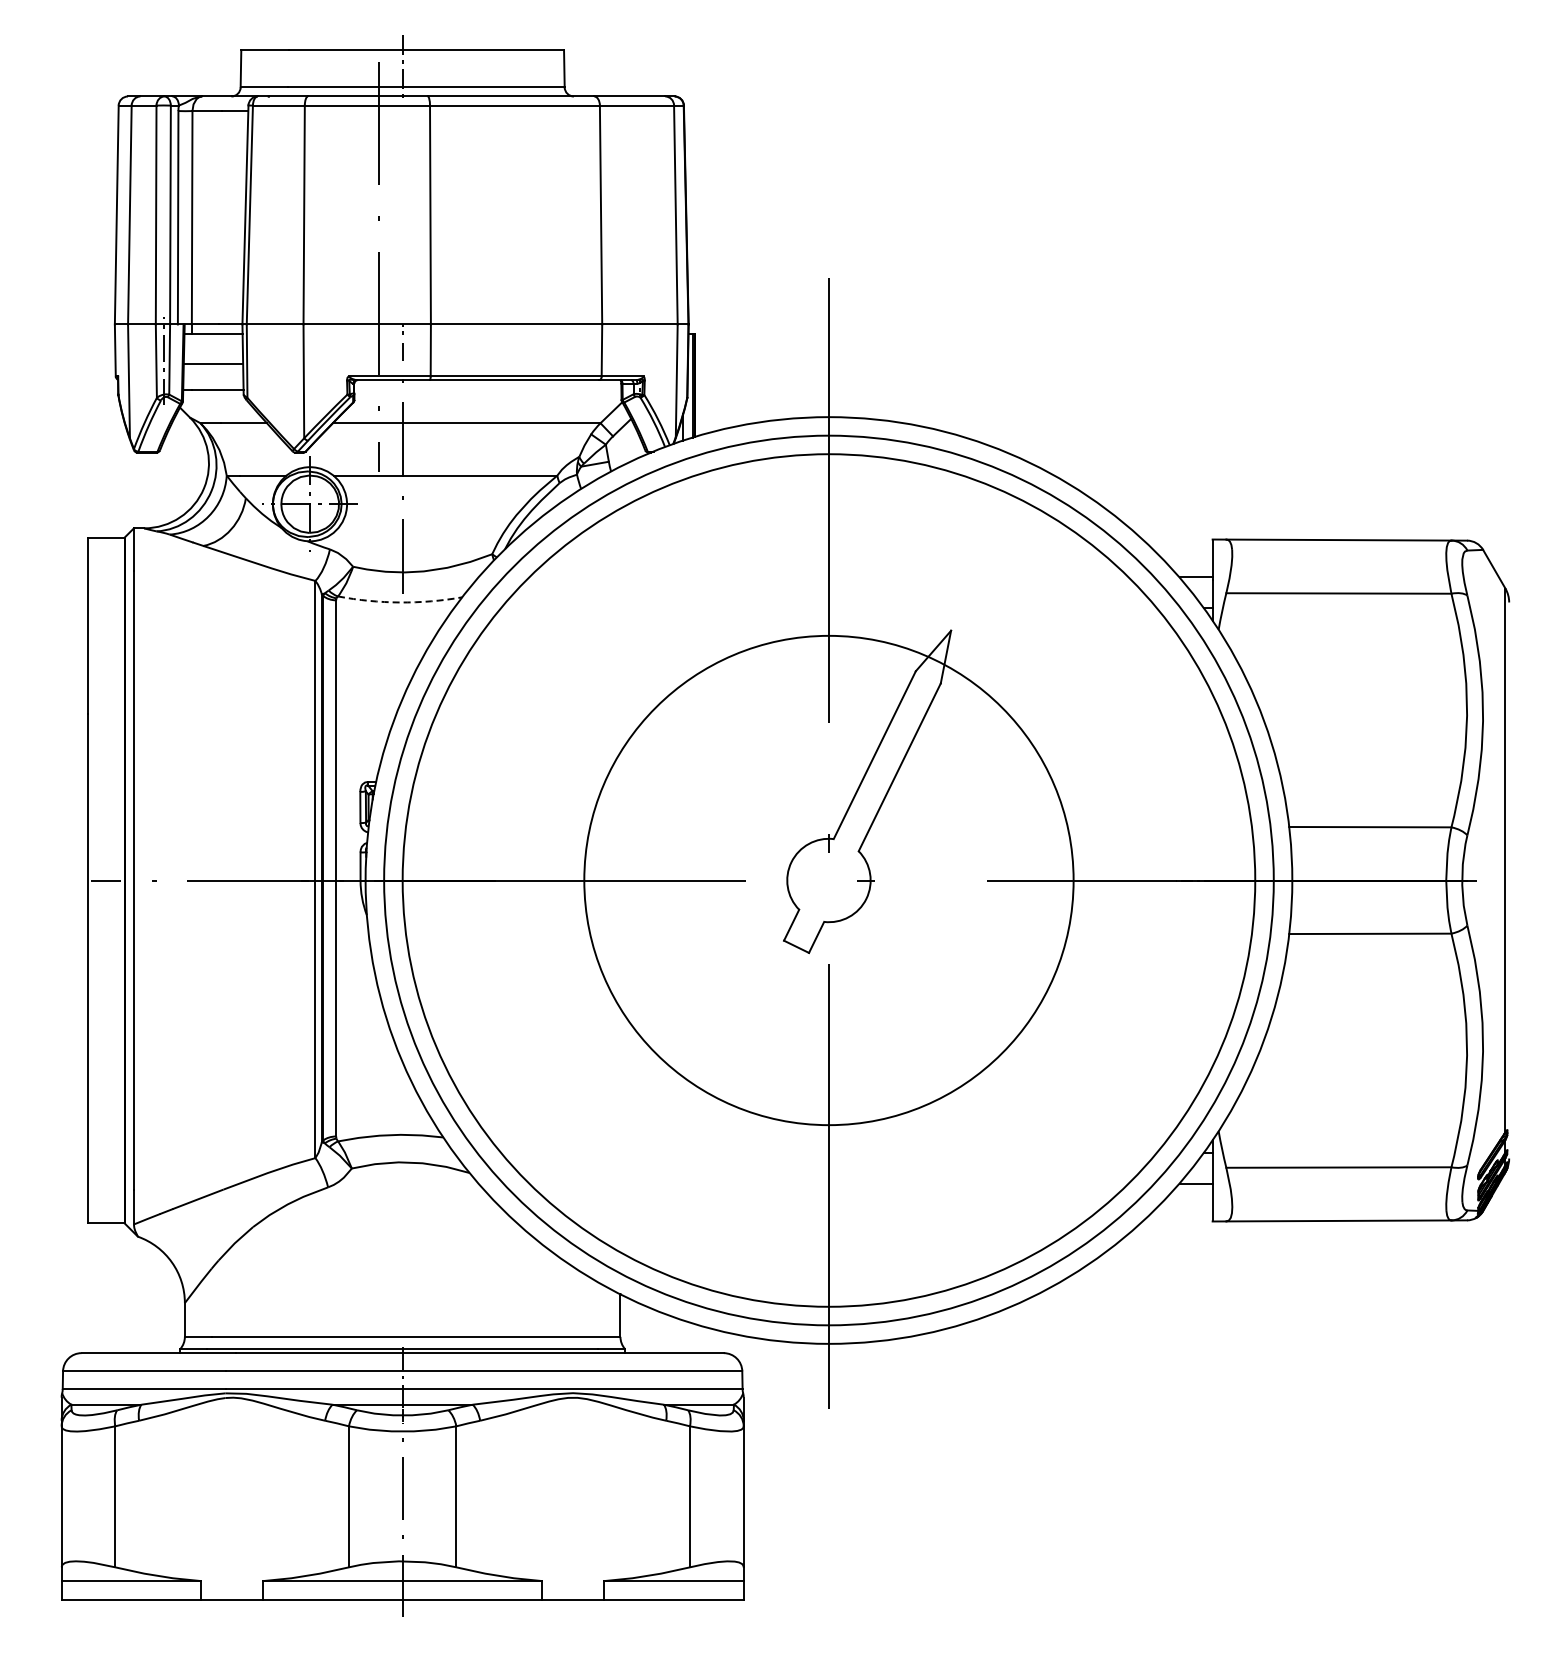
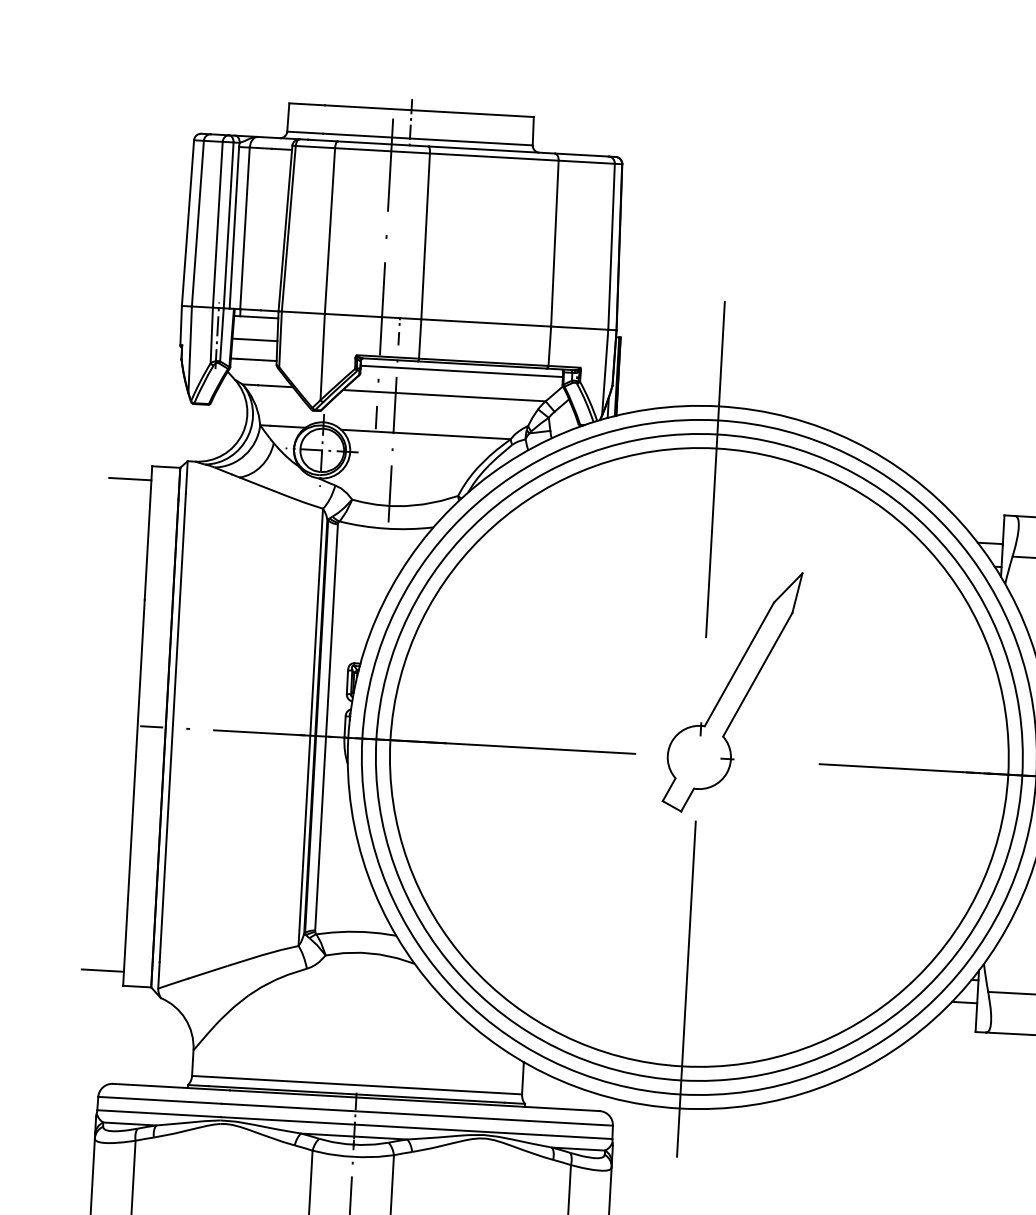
line: (487, 390) -> (461, 371), added
line: (59, 556) -> (130, 479), added
arc: (400, 602) -> (386, 528), dashed -> solid
circle: (828, 880) -> (699, 757), size x1.67
line: (59, 1204) -> (102, 970), added

